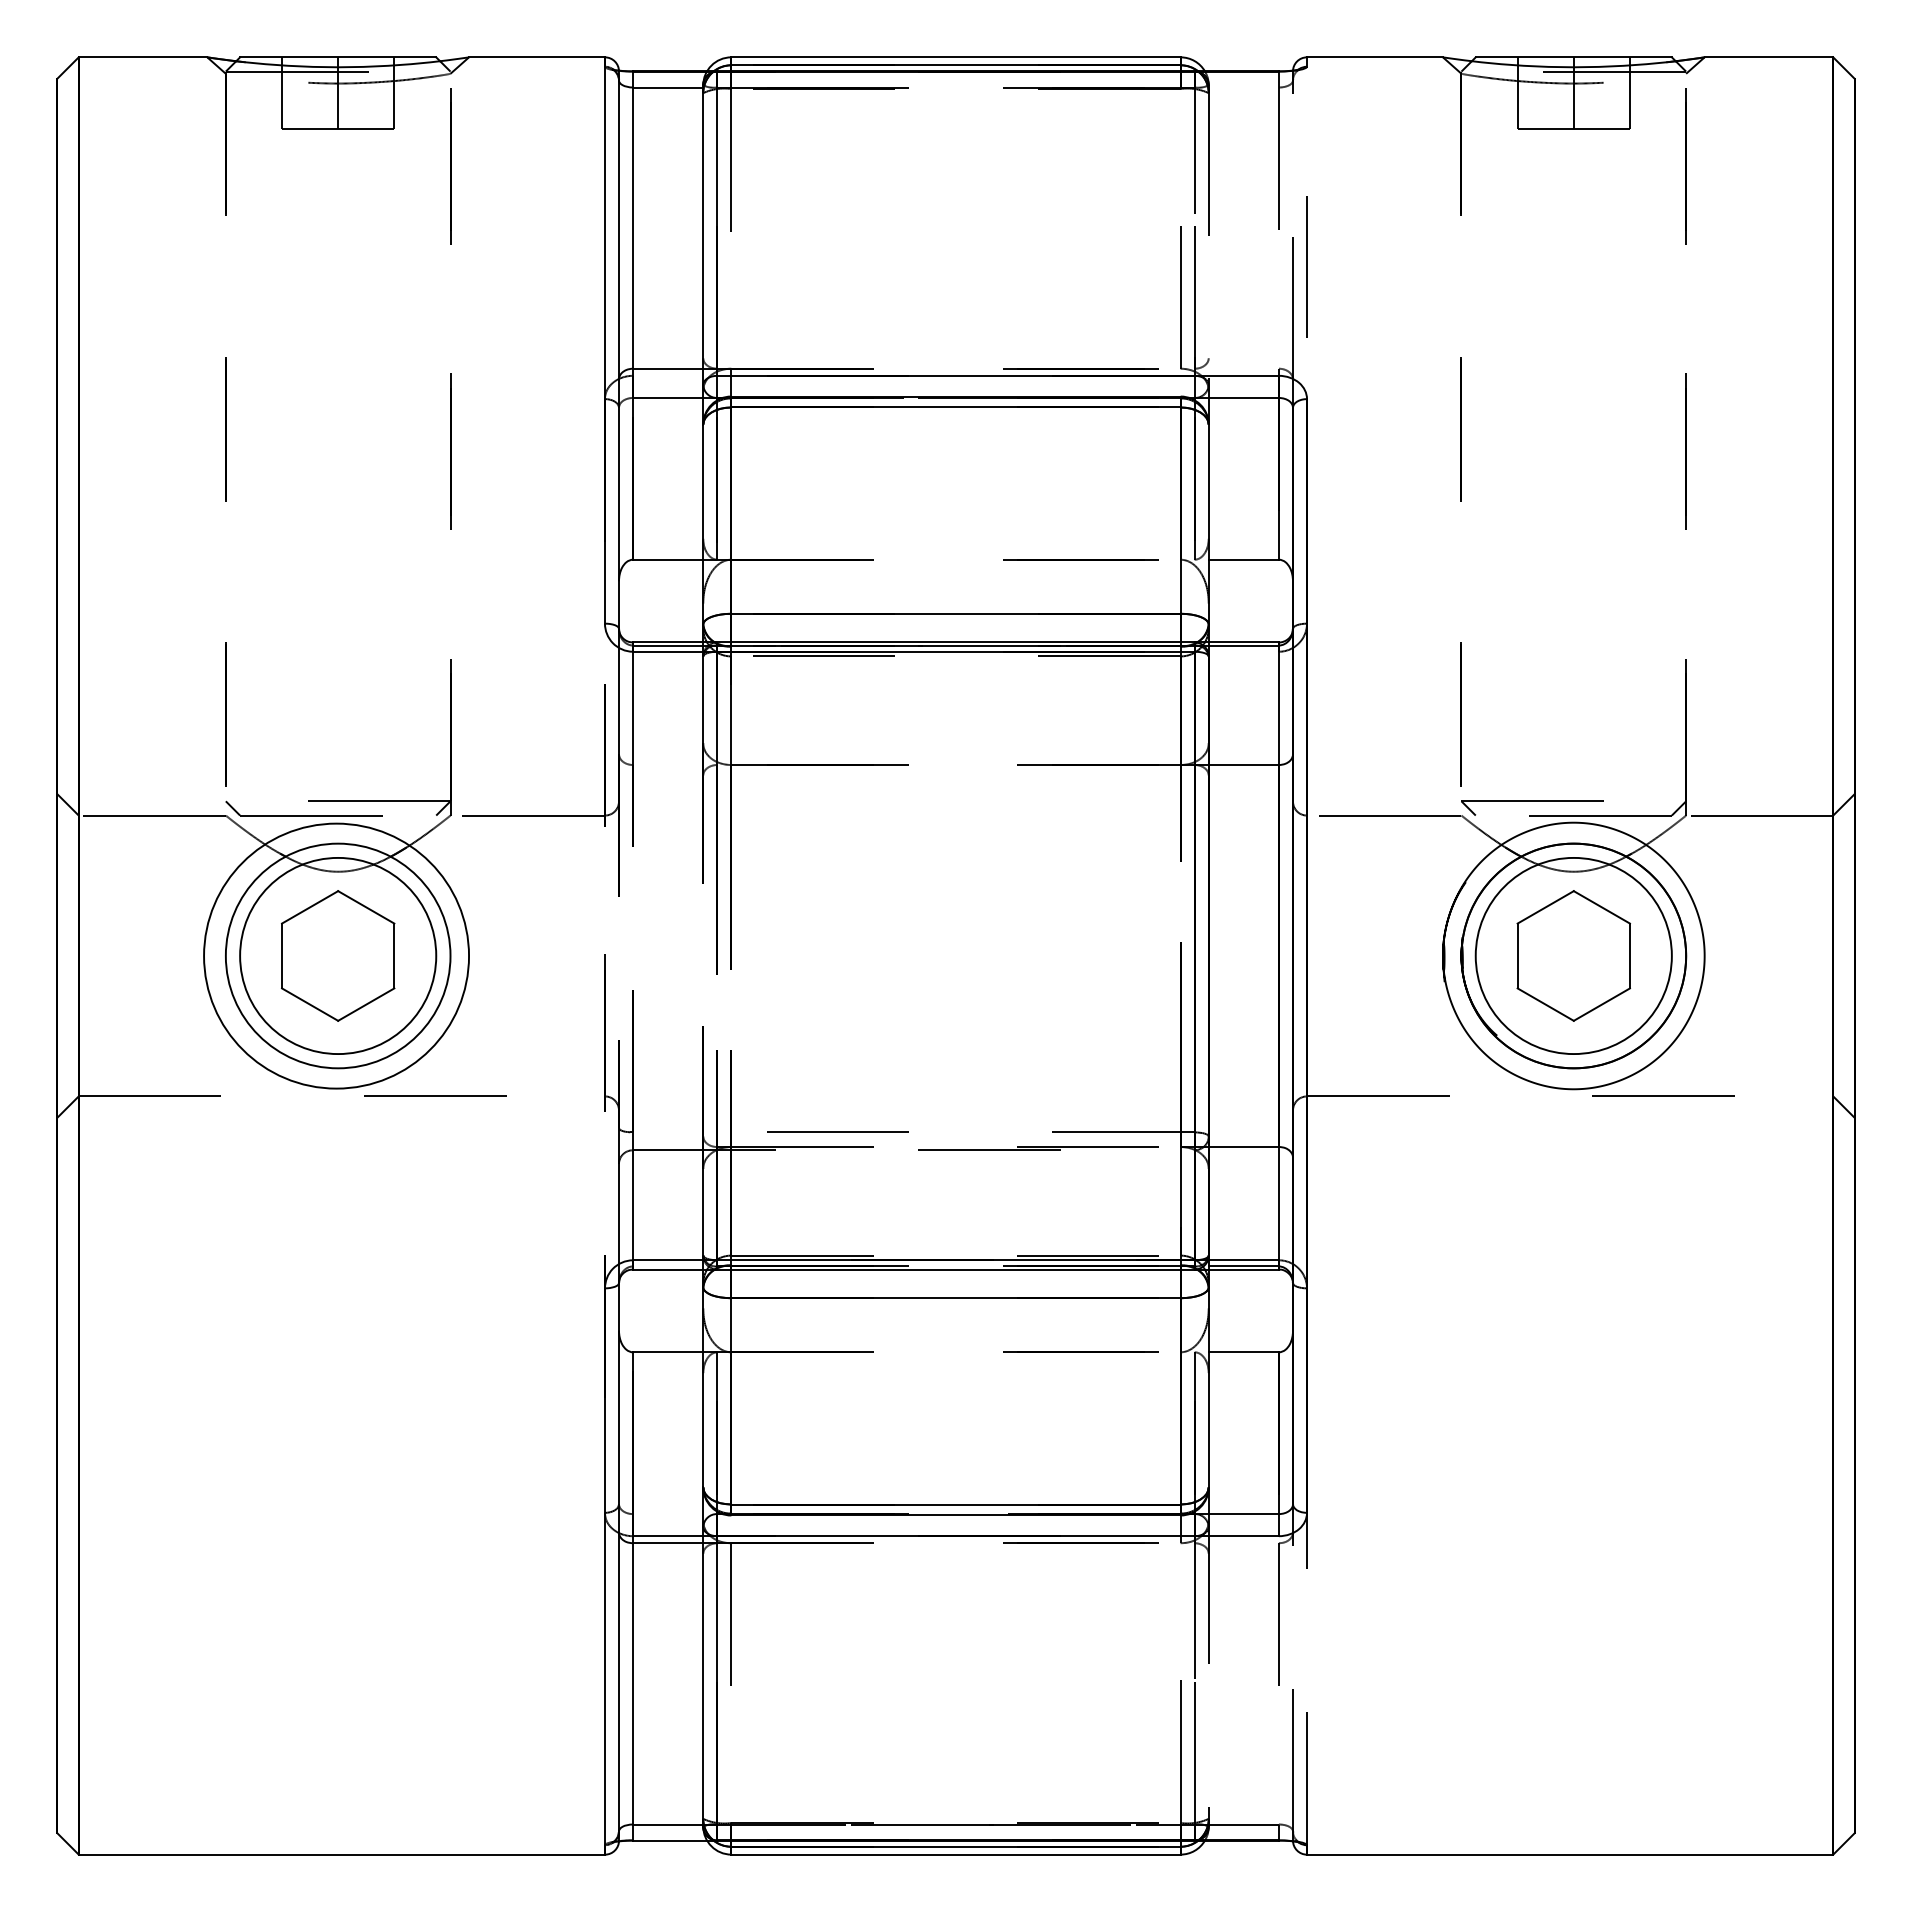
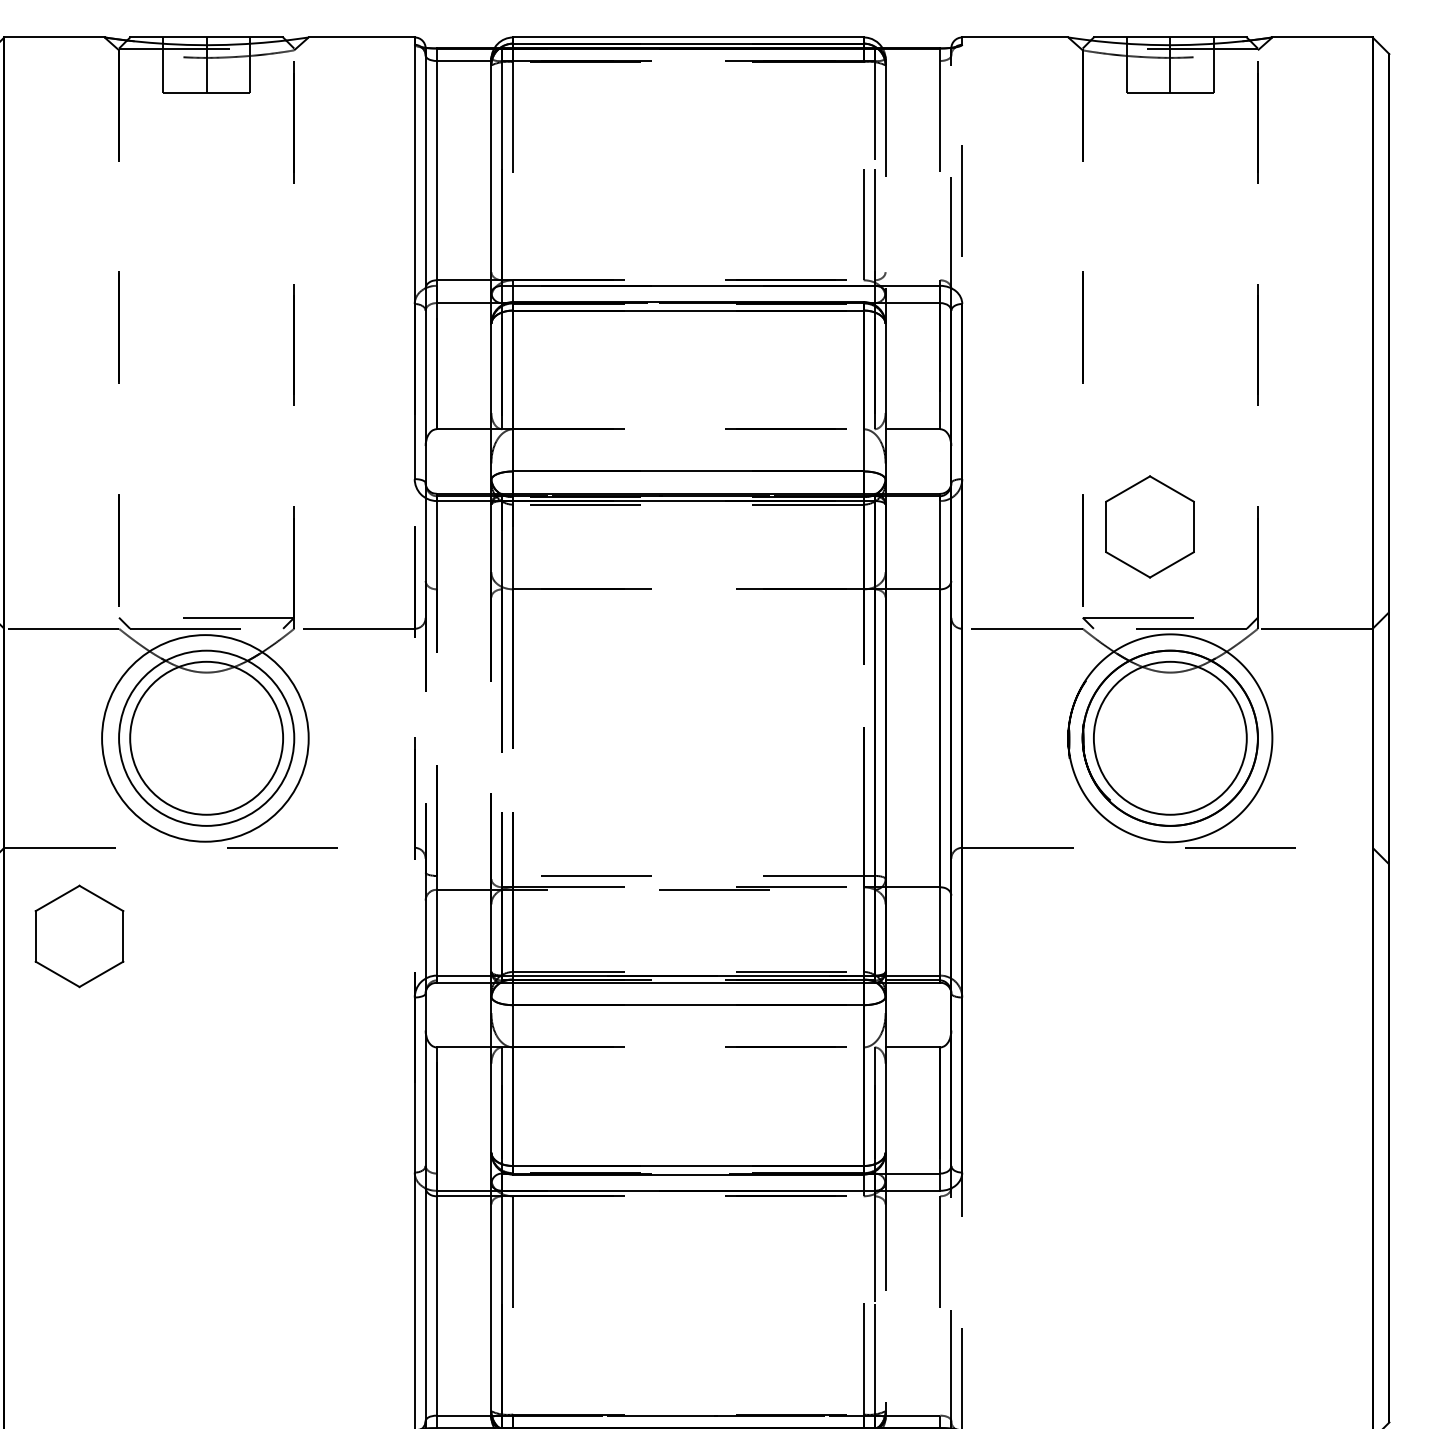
part: (338, 955) -> (79, 936), moved
part: (1573, 955) -> (1149, 526), moved

